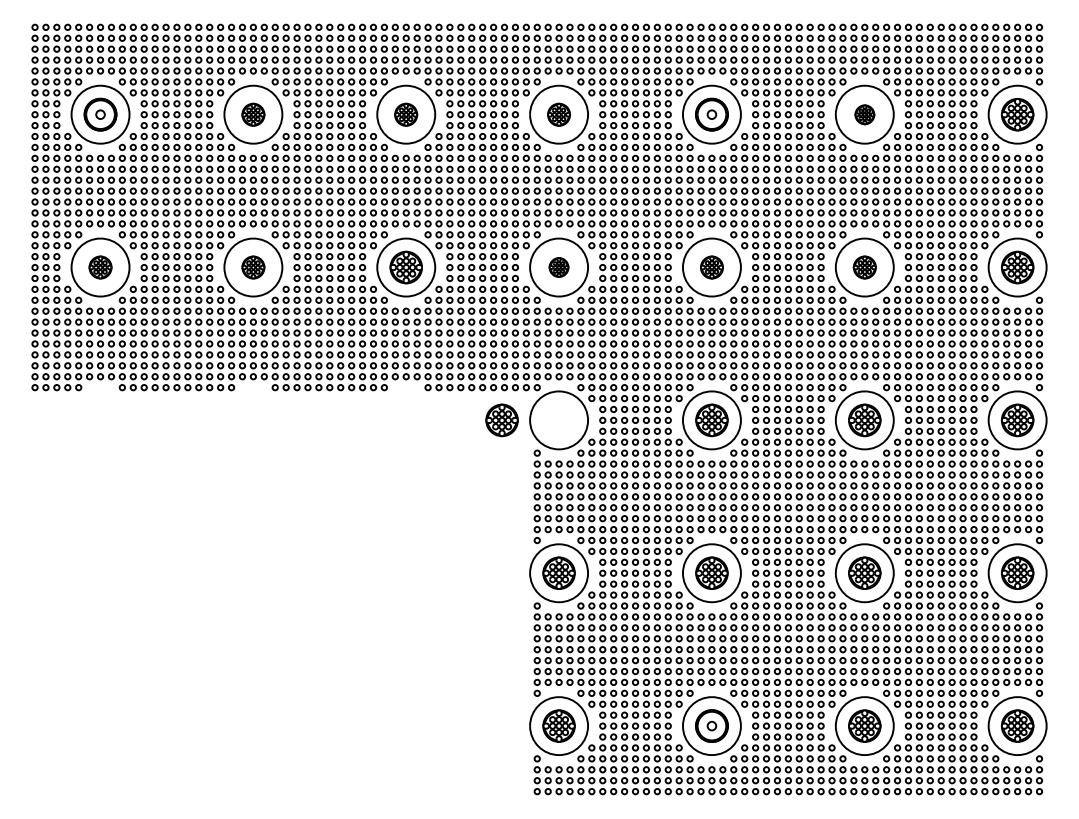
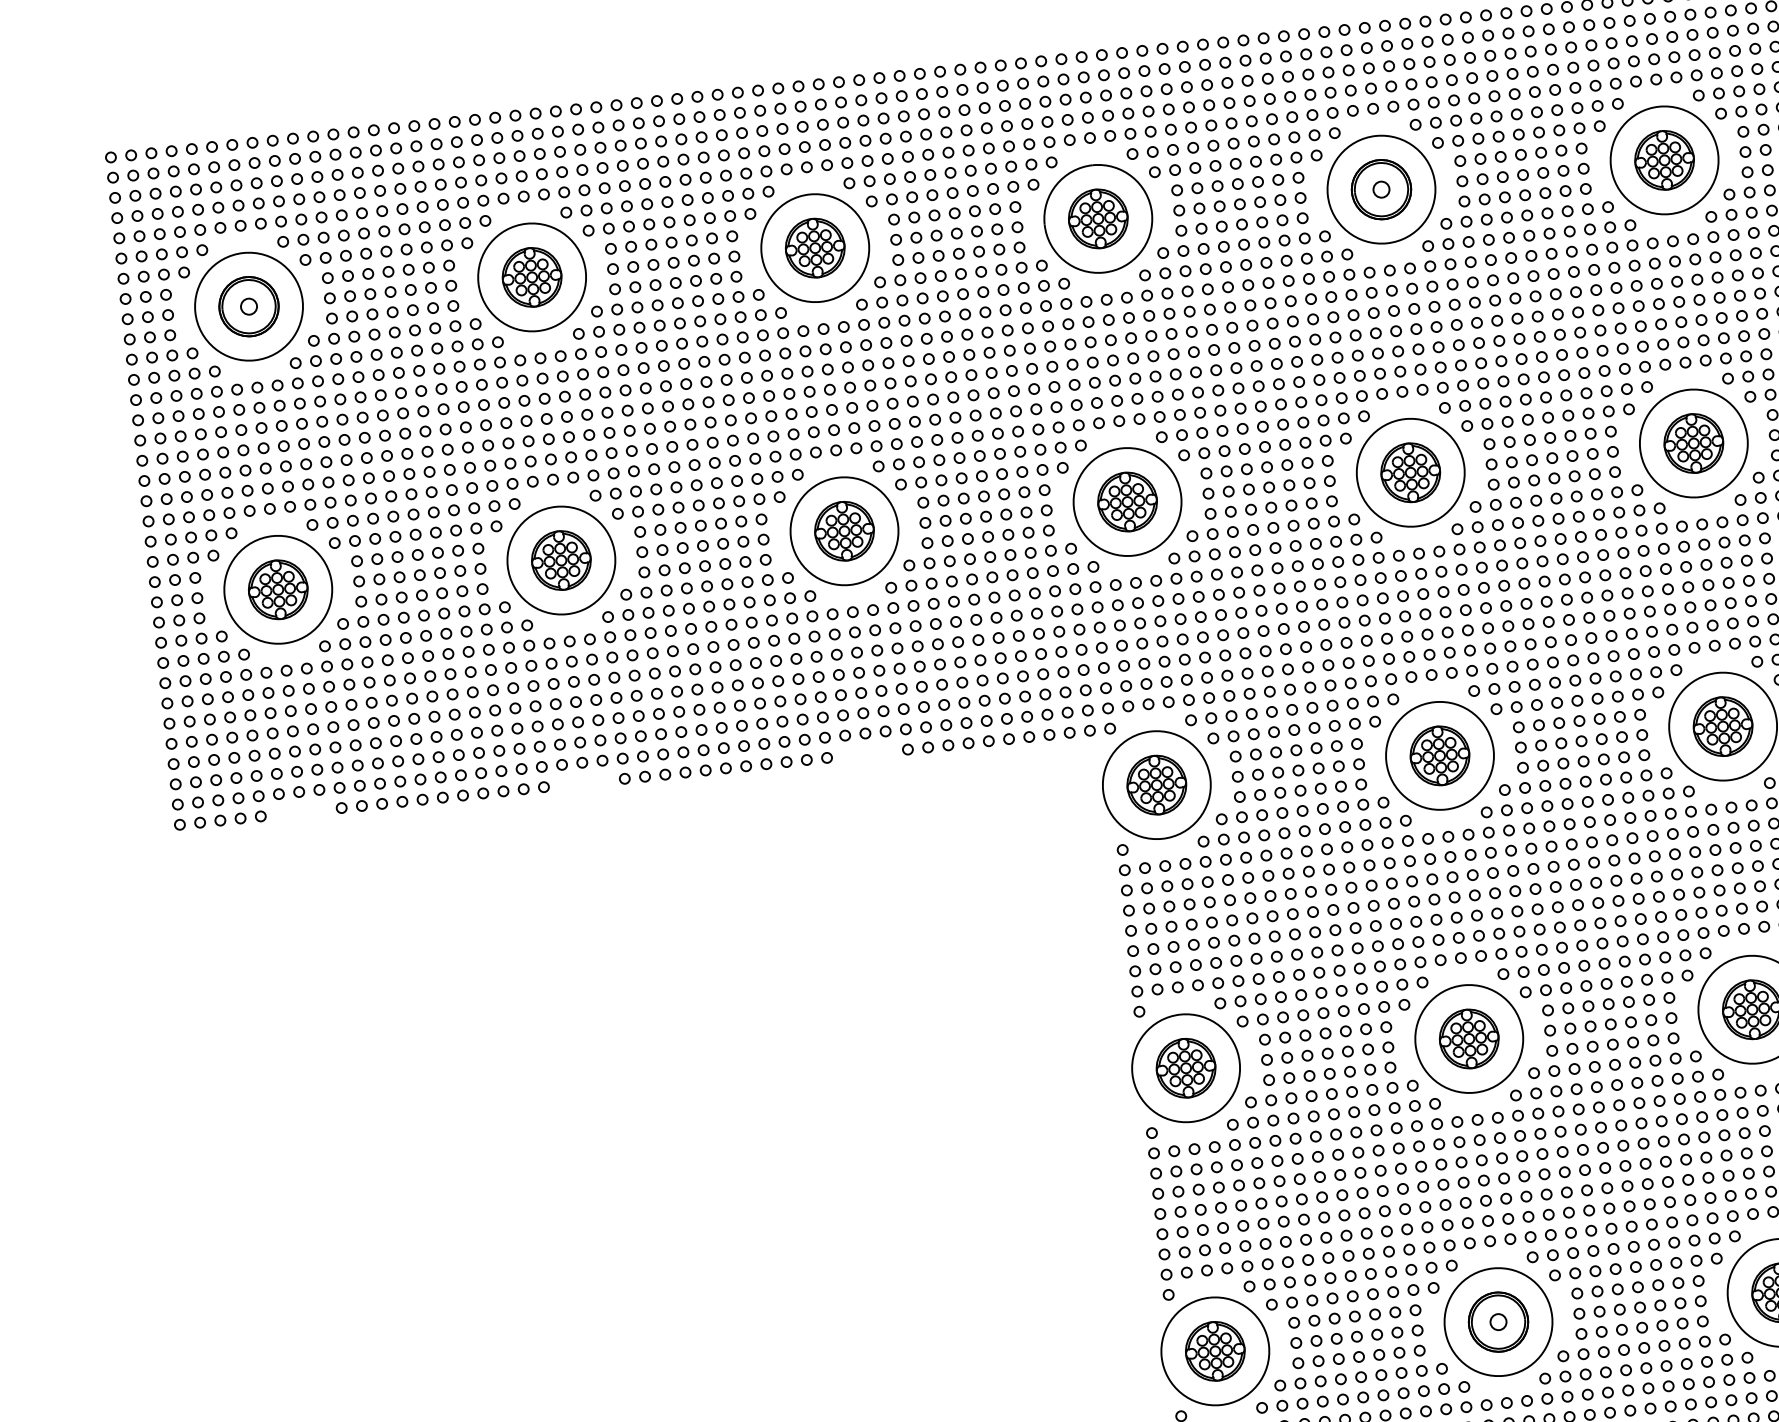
part: (253, 114) -> (532, 277), size x1.43
part: (405, 114) -> (813, 247), size x1.43
part: (558, 114) -> (1097, 218), size x1.43
part: (864, 114) -> (1664, 160), size x1.67
part: (100, 267) -> (278, 589), size x1.43
part: (253, 267) -> (561, 560), size x1.43
part: (558, 267) -> (1126, 502), size x1.67
part: (711, 267) -> (1409, 472), size x1.43
part: (864, 267) -> (1693, 443), size x1.43
part: (501, 420) -> (1155, 785), moved

